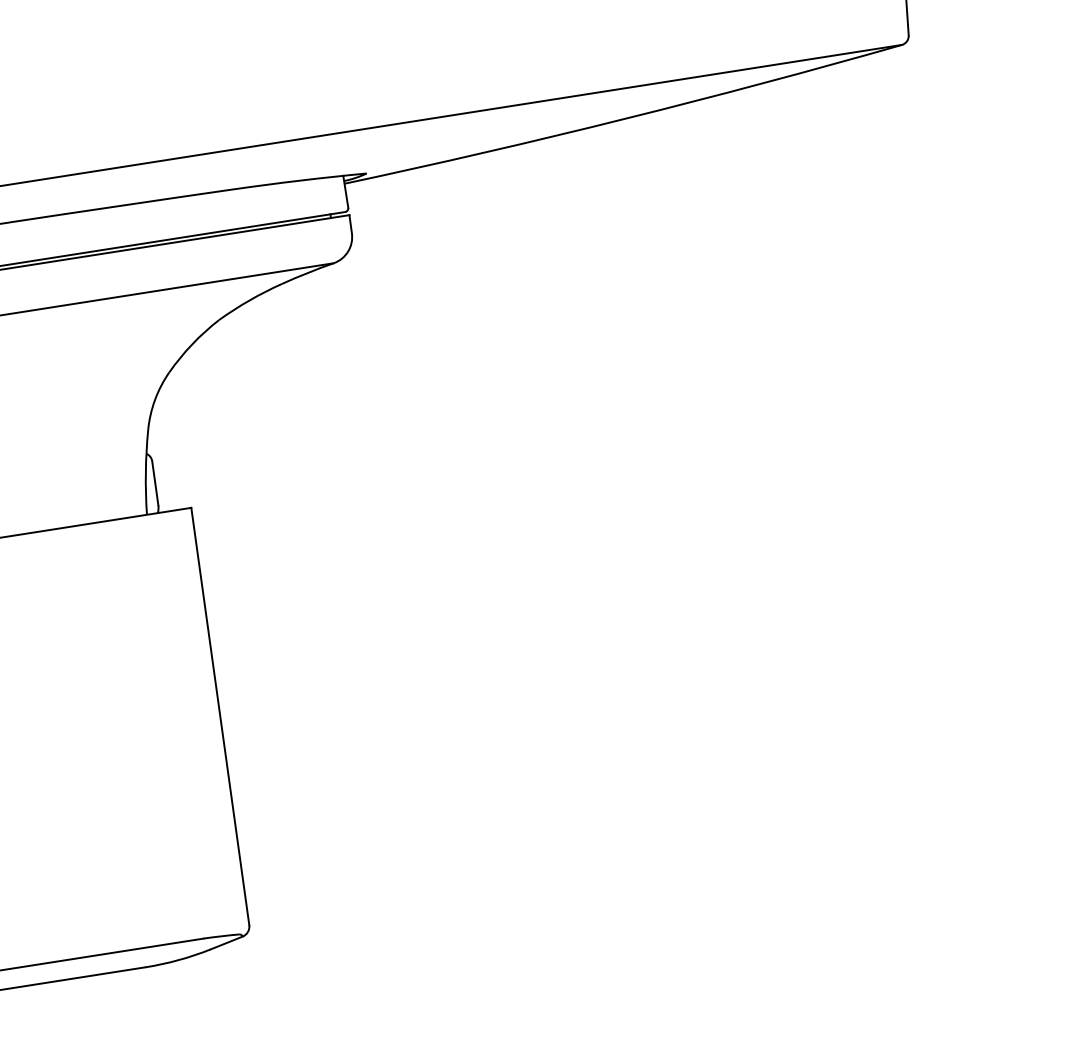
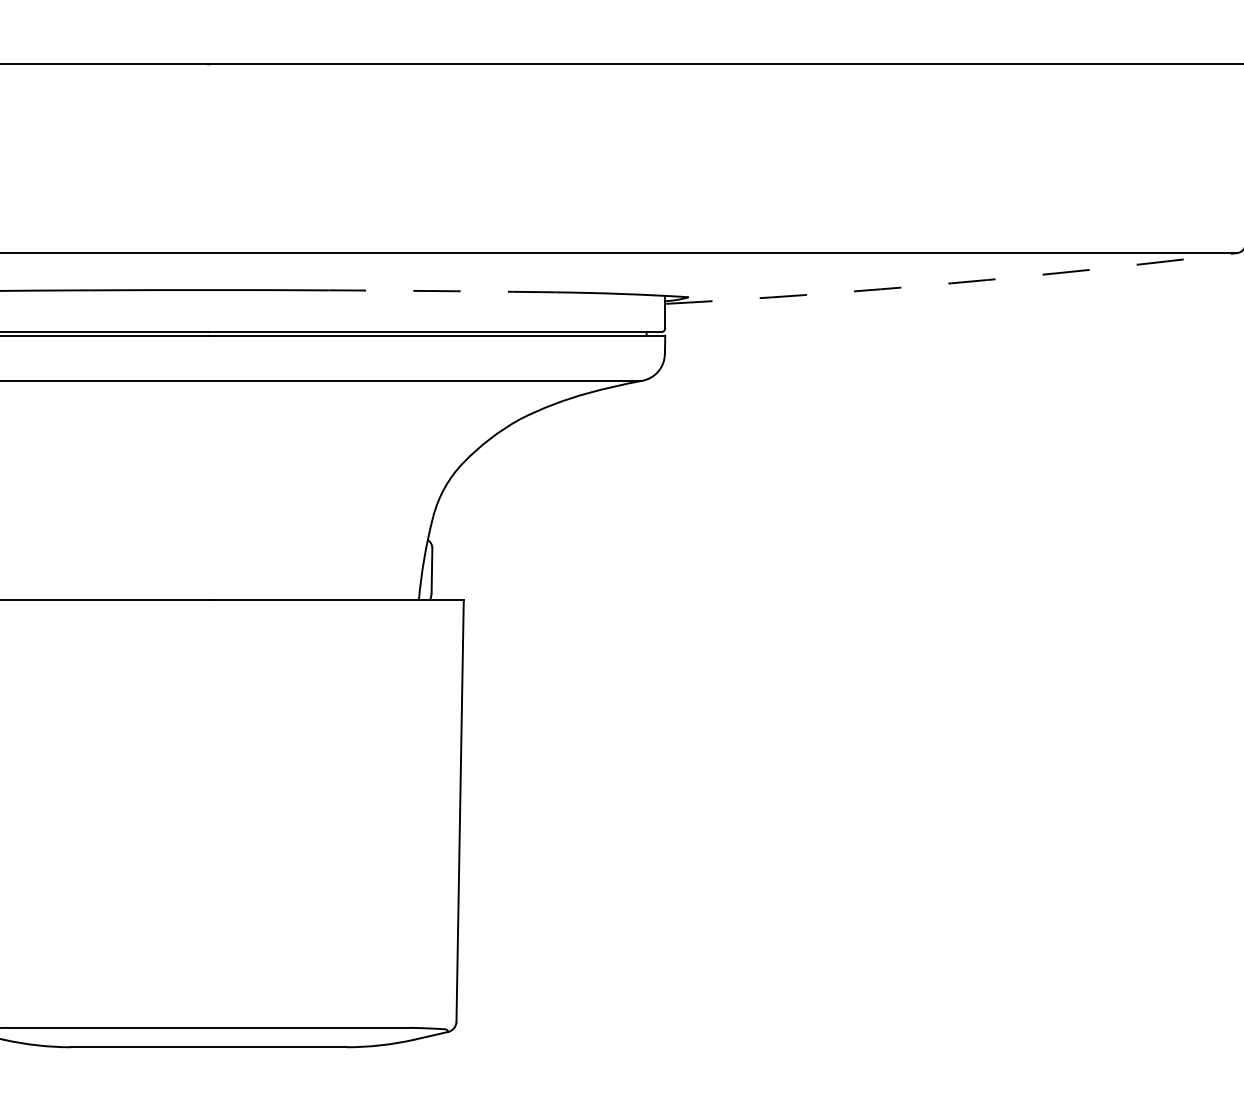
arc: (624, 119) -> (951, 283), solid -> dashed
arc: (122, 205) -> (442, 291), solid -> dashed

